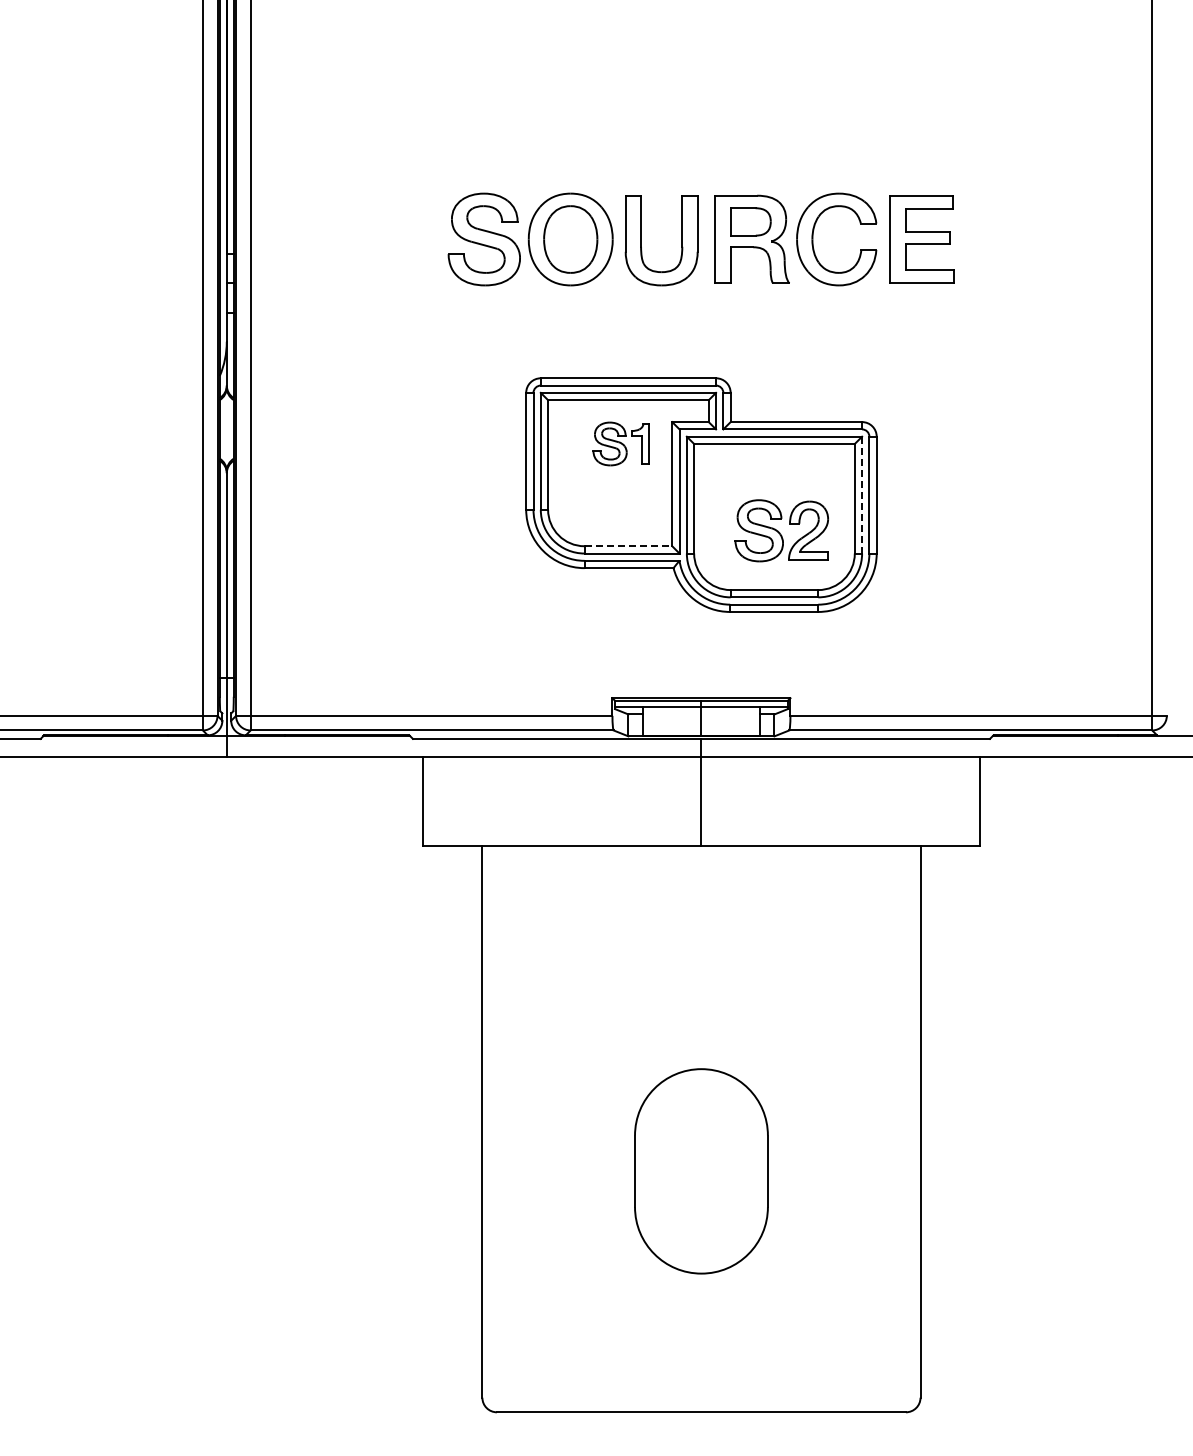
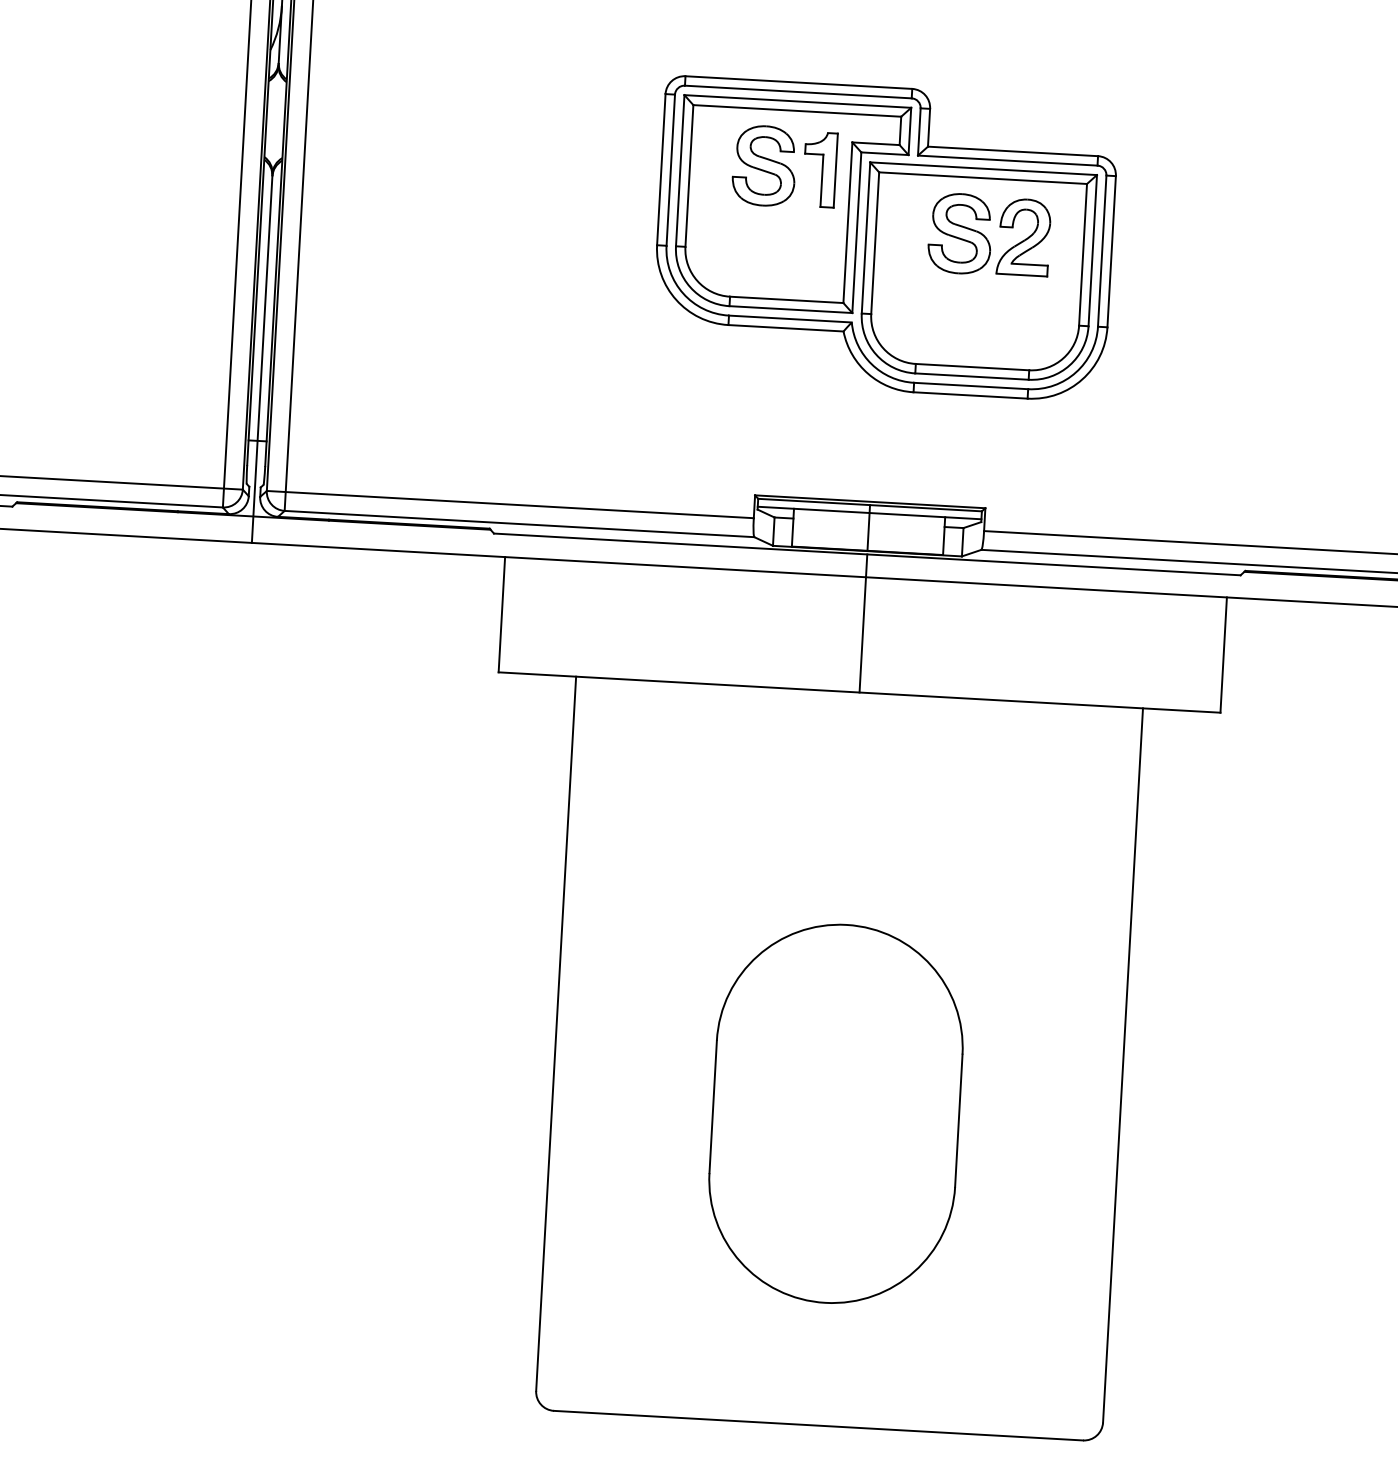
part: (620, 443) -> (783, 166), size x1.43
line: (862, 494) -> (1093, 249), dashed -> solid
part: (781, 530) -> (989, 234), moved
line: (628, 546) -> (786, 300), dashed -> solid
part: (701, 1171) -> (836, 1114), size x1.43

